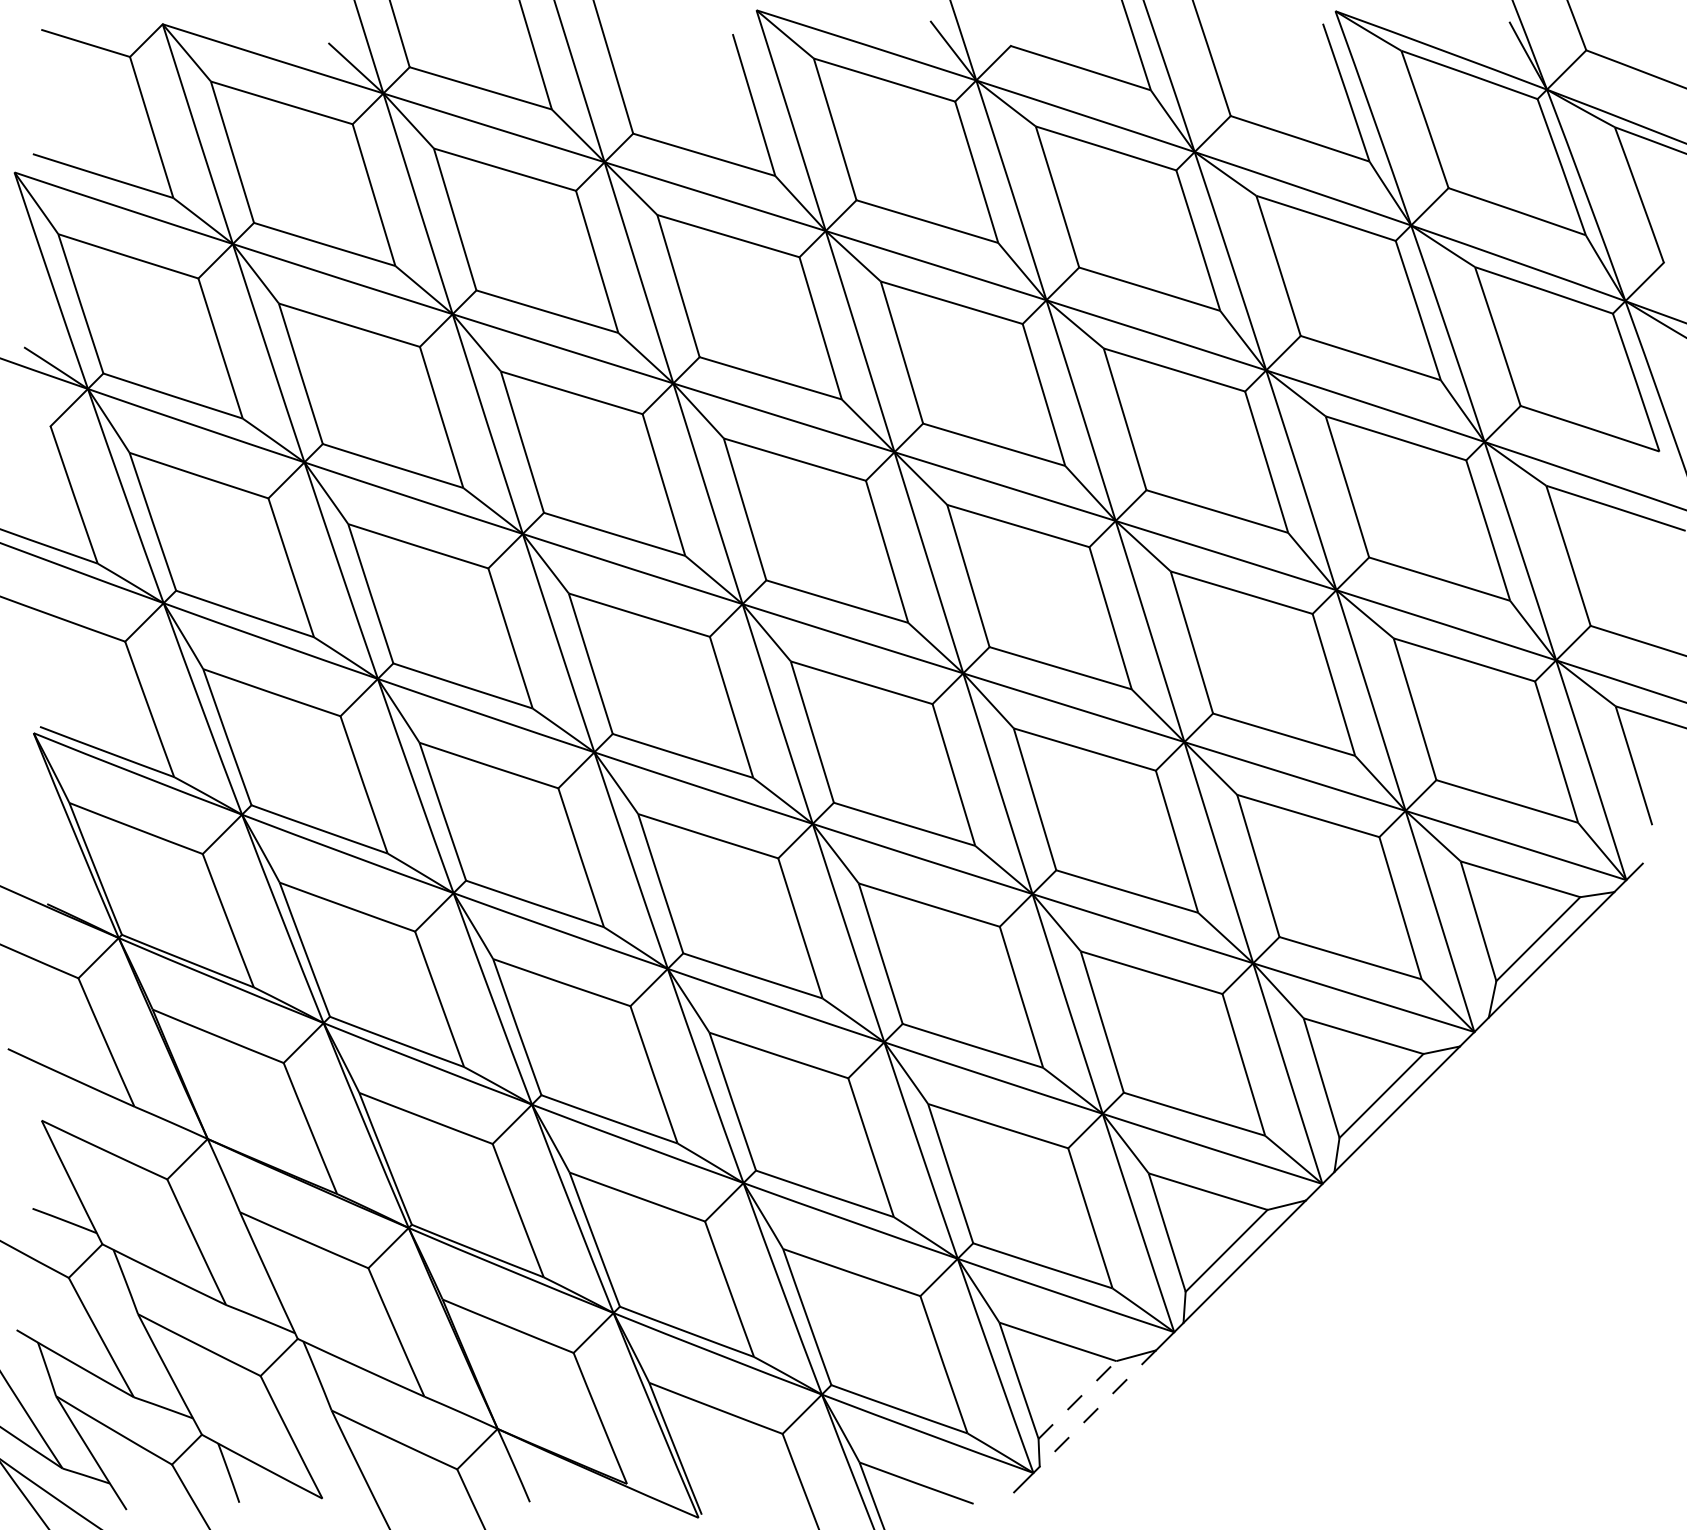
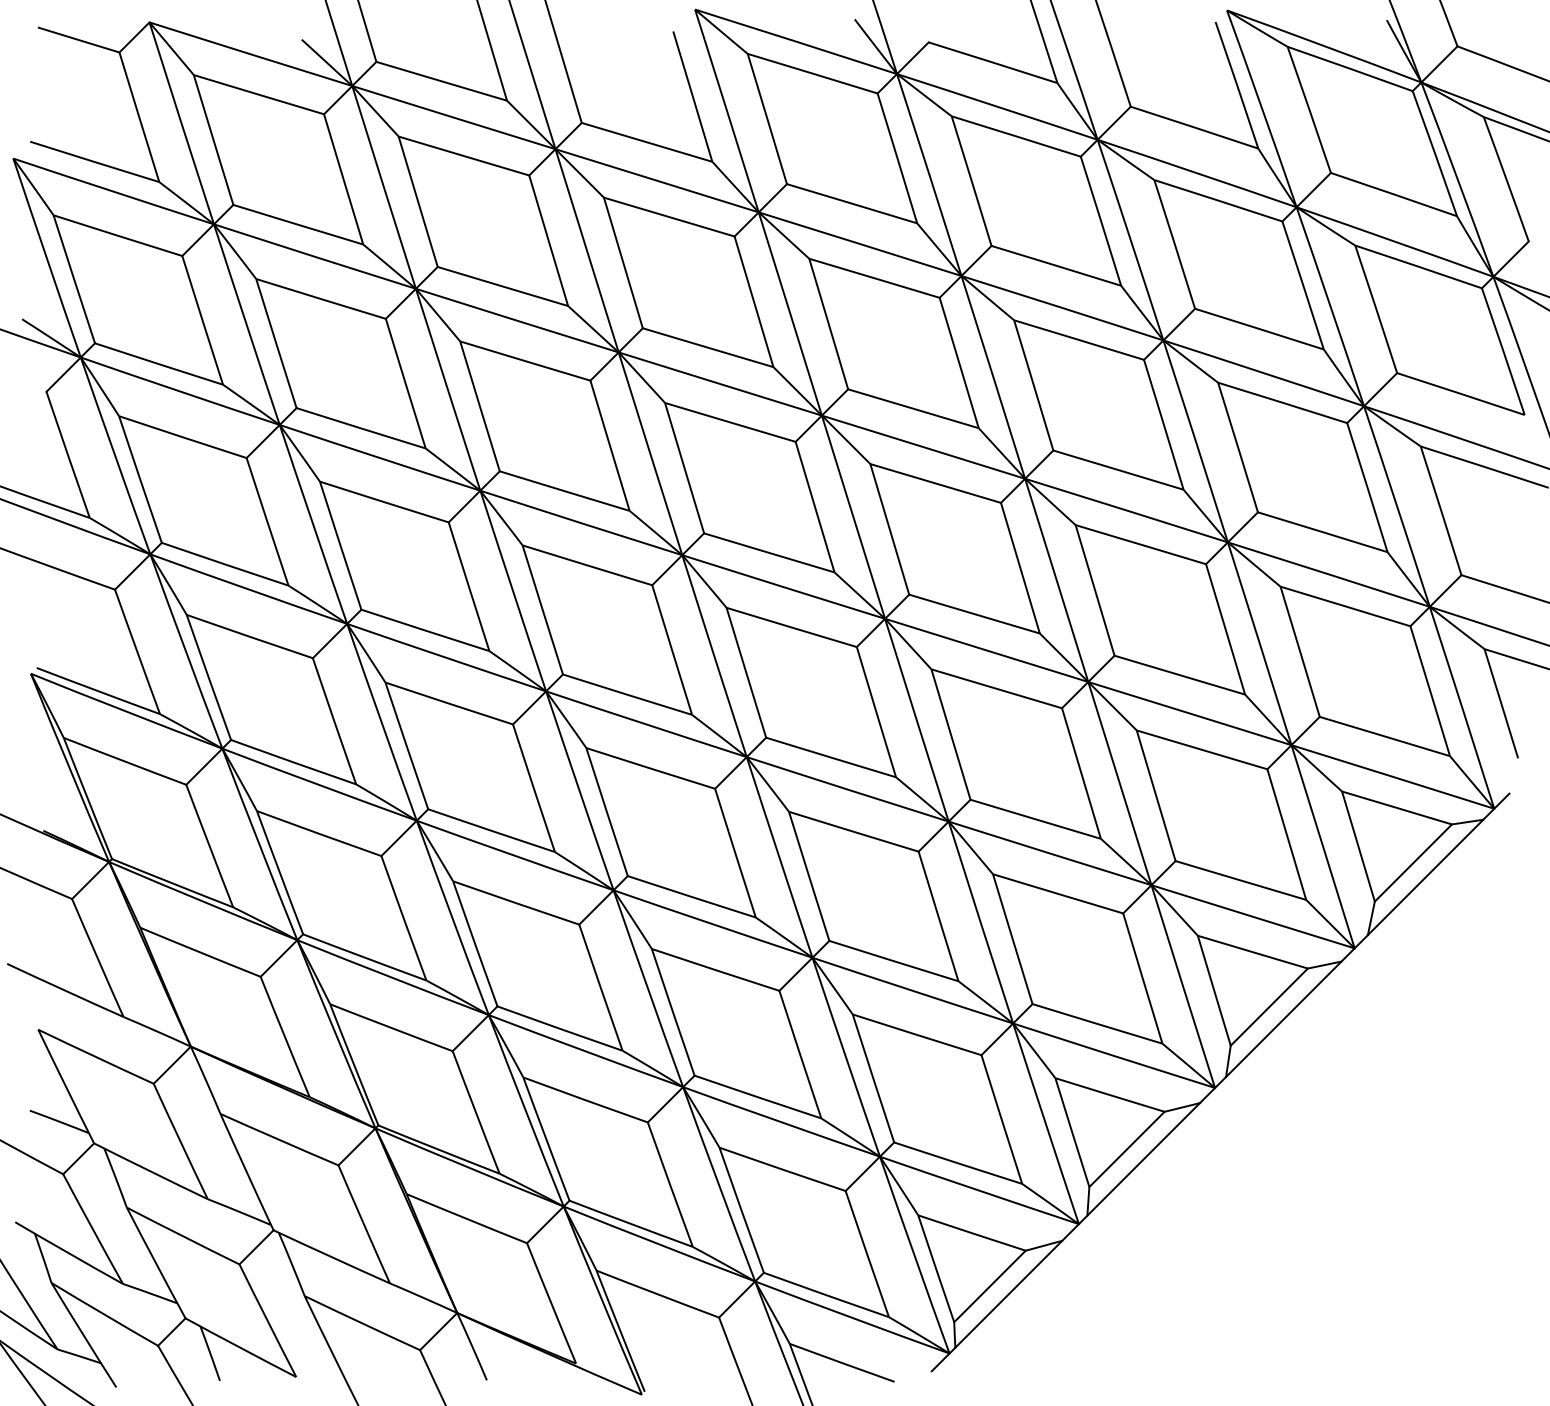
line: (1077, 1399) -> (989, 1285), dashed -> solid
line: (1097, 1408) -> (1008, 1294), dashed -> solid

